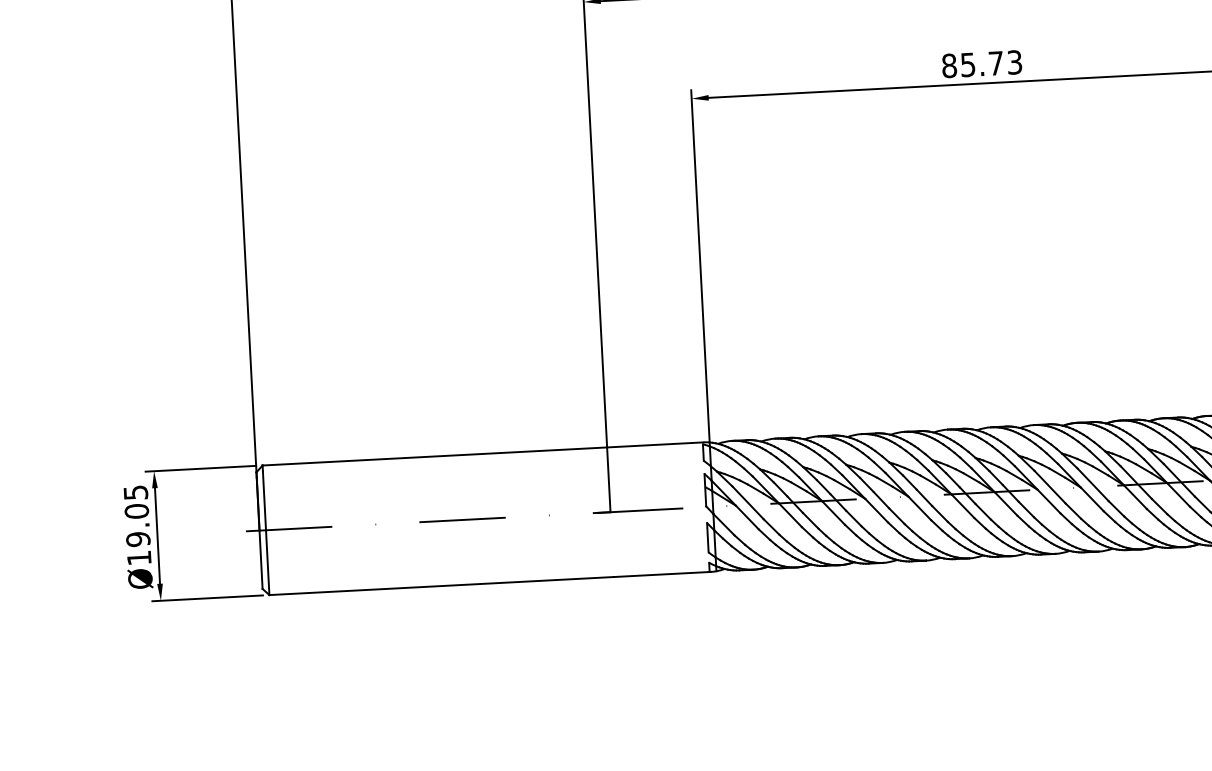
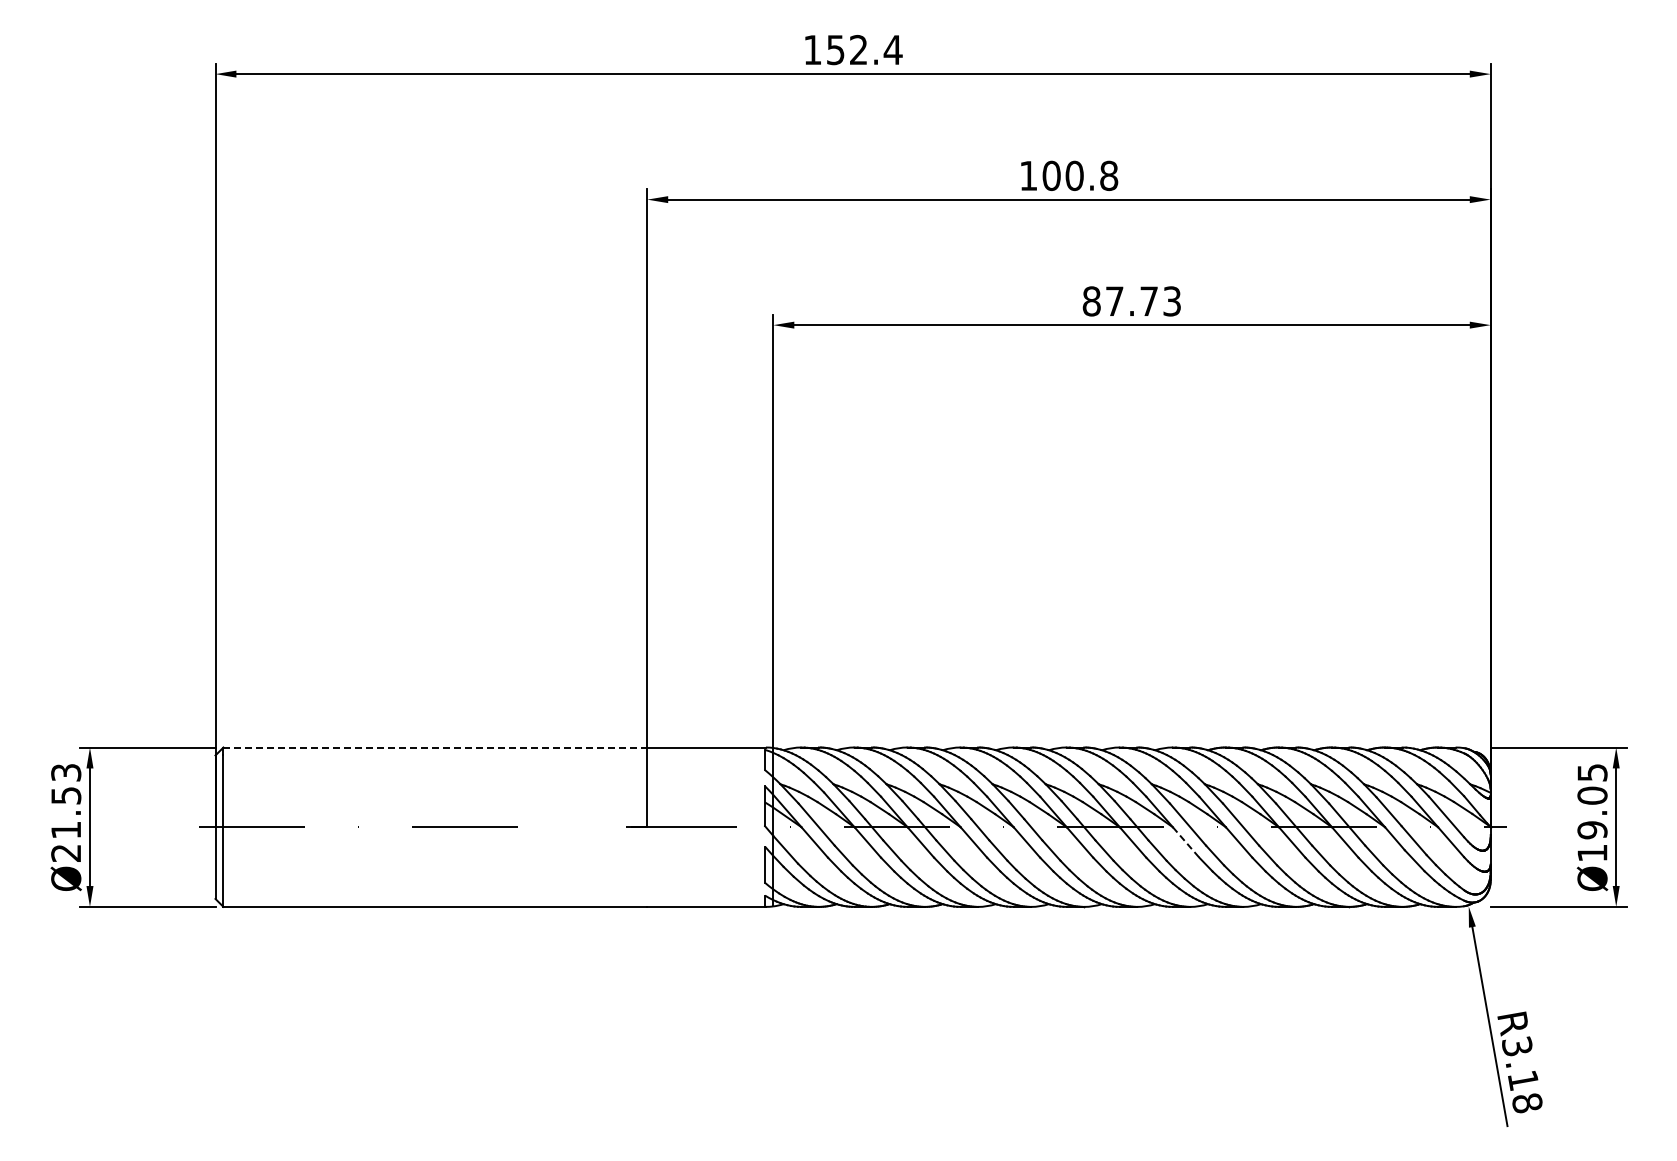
text: (967, 64) -> (1114, 301), 85.73 -> 87.73
line: (434, 456) -> (435, 747), solid -> dashed
line: (1049, 501) -> (1186, 842), solid -> dashed
text: (137, 525) -> (66, 812), Ø19.05 -> Ø21.53

